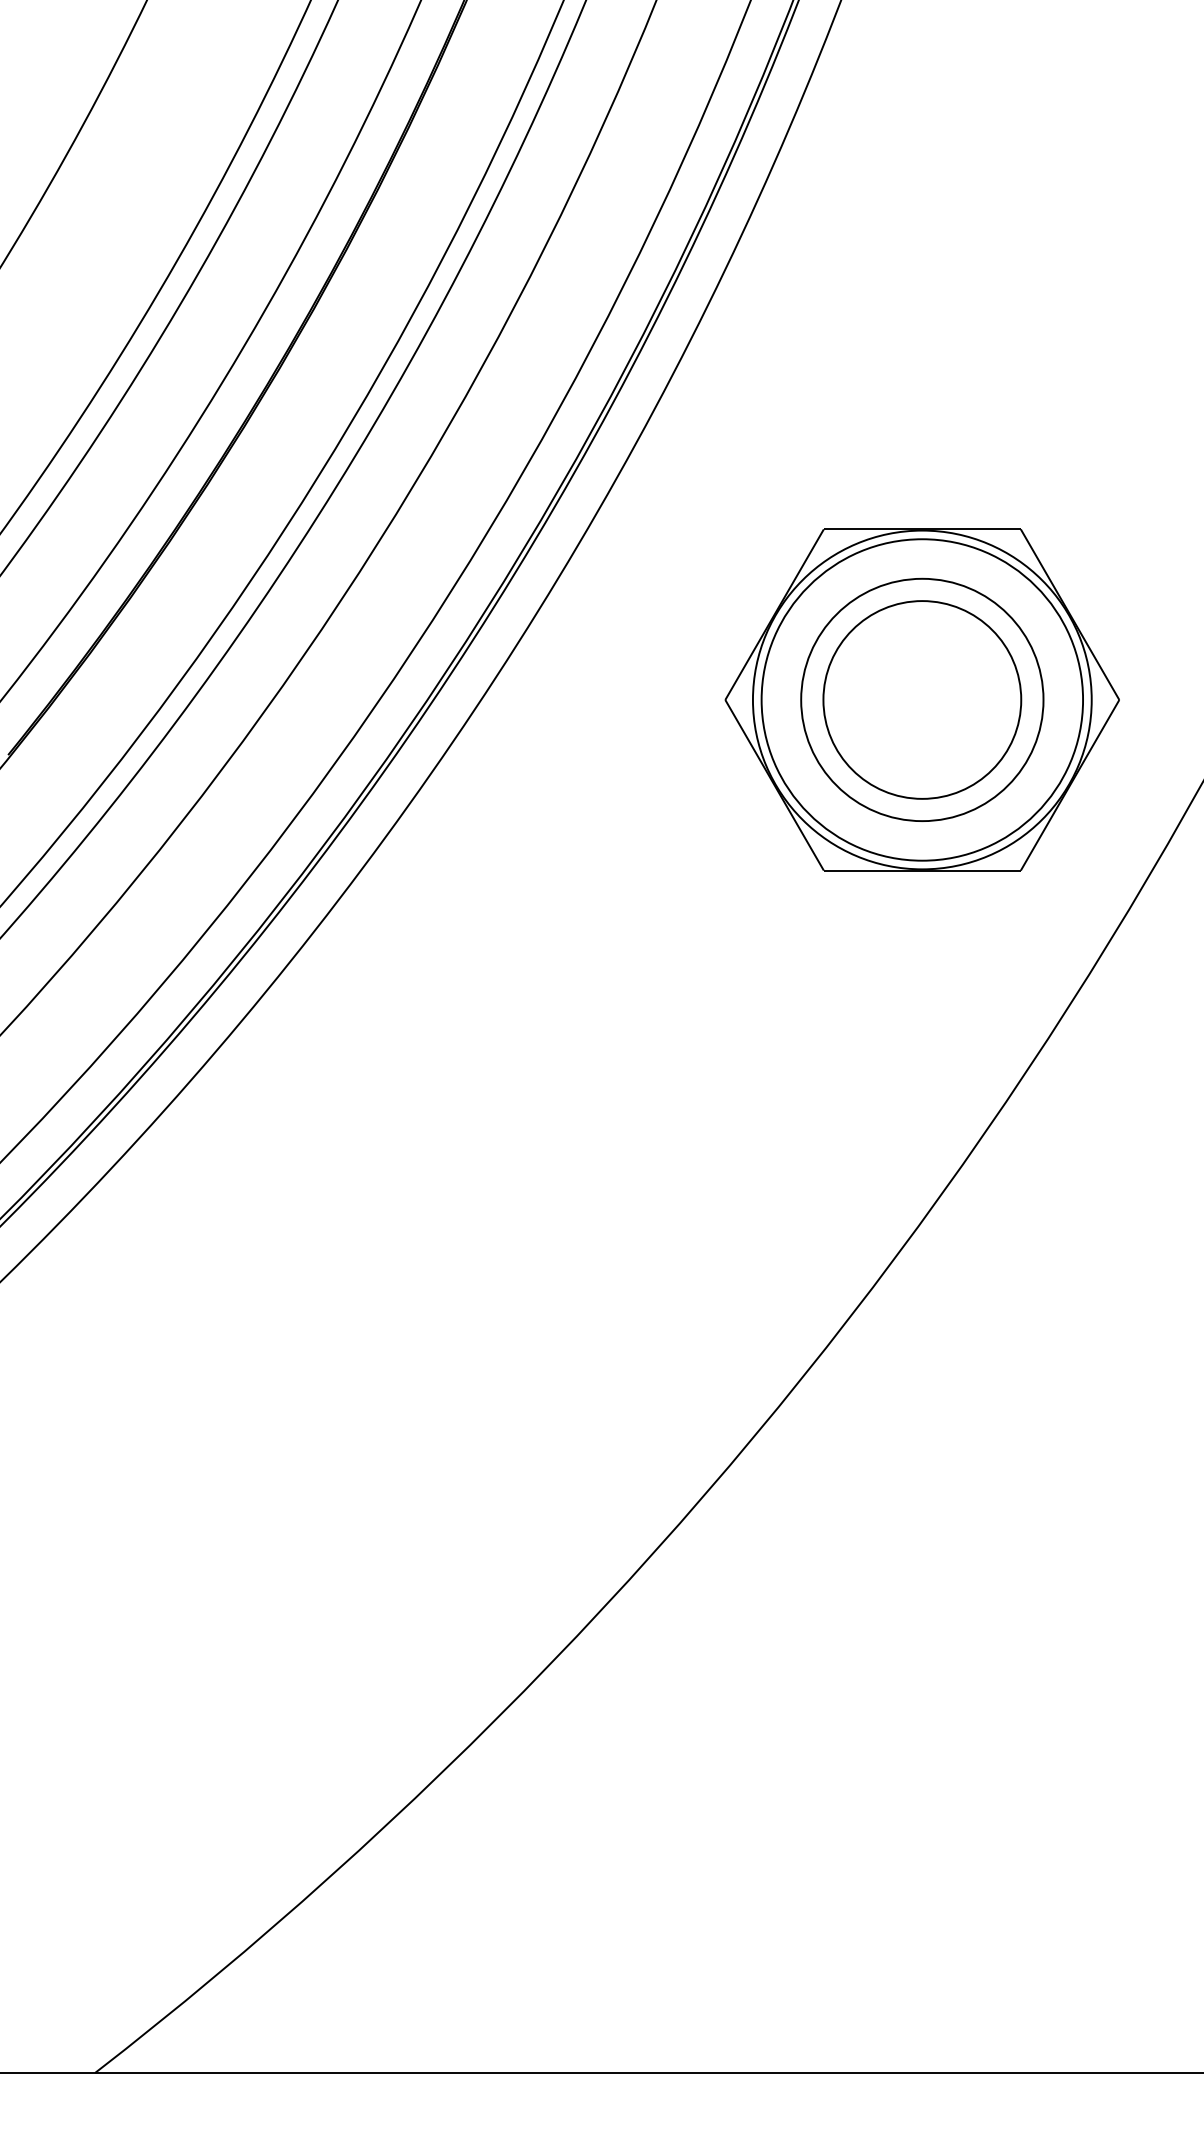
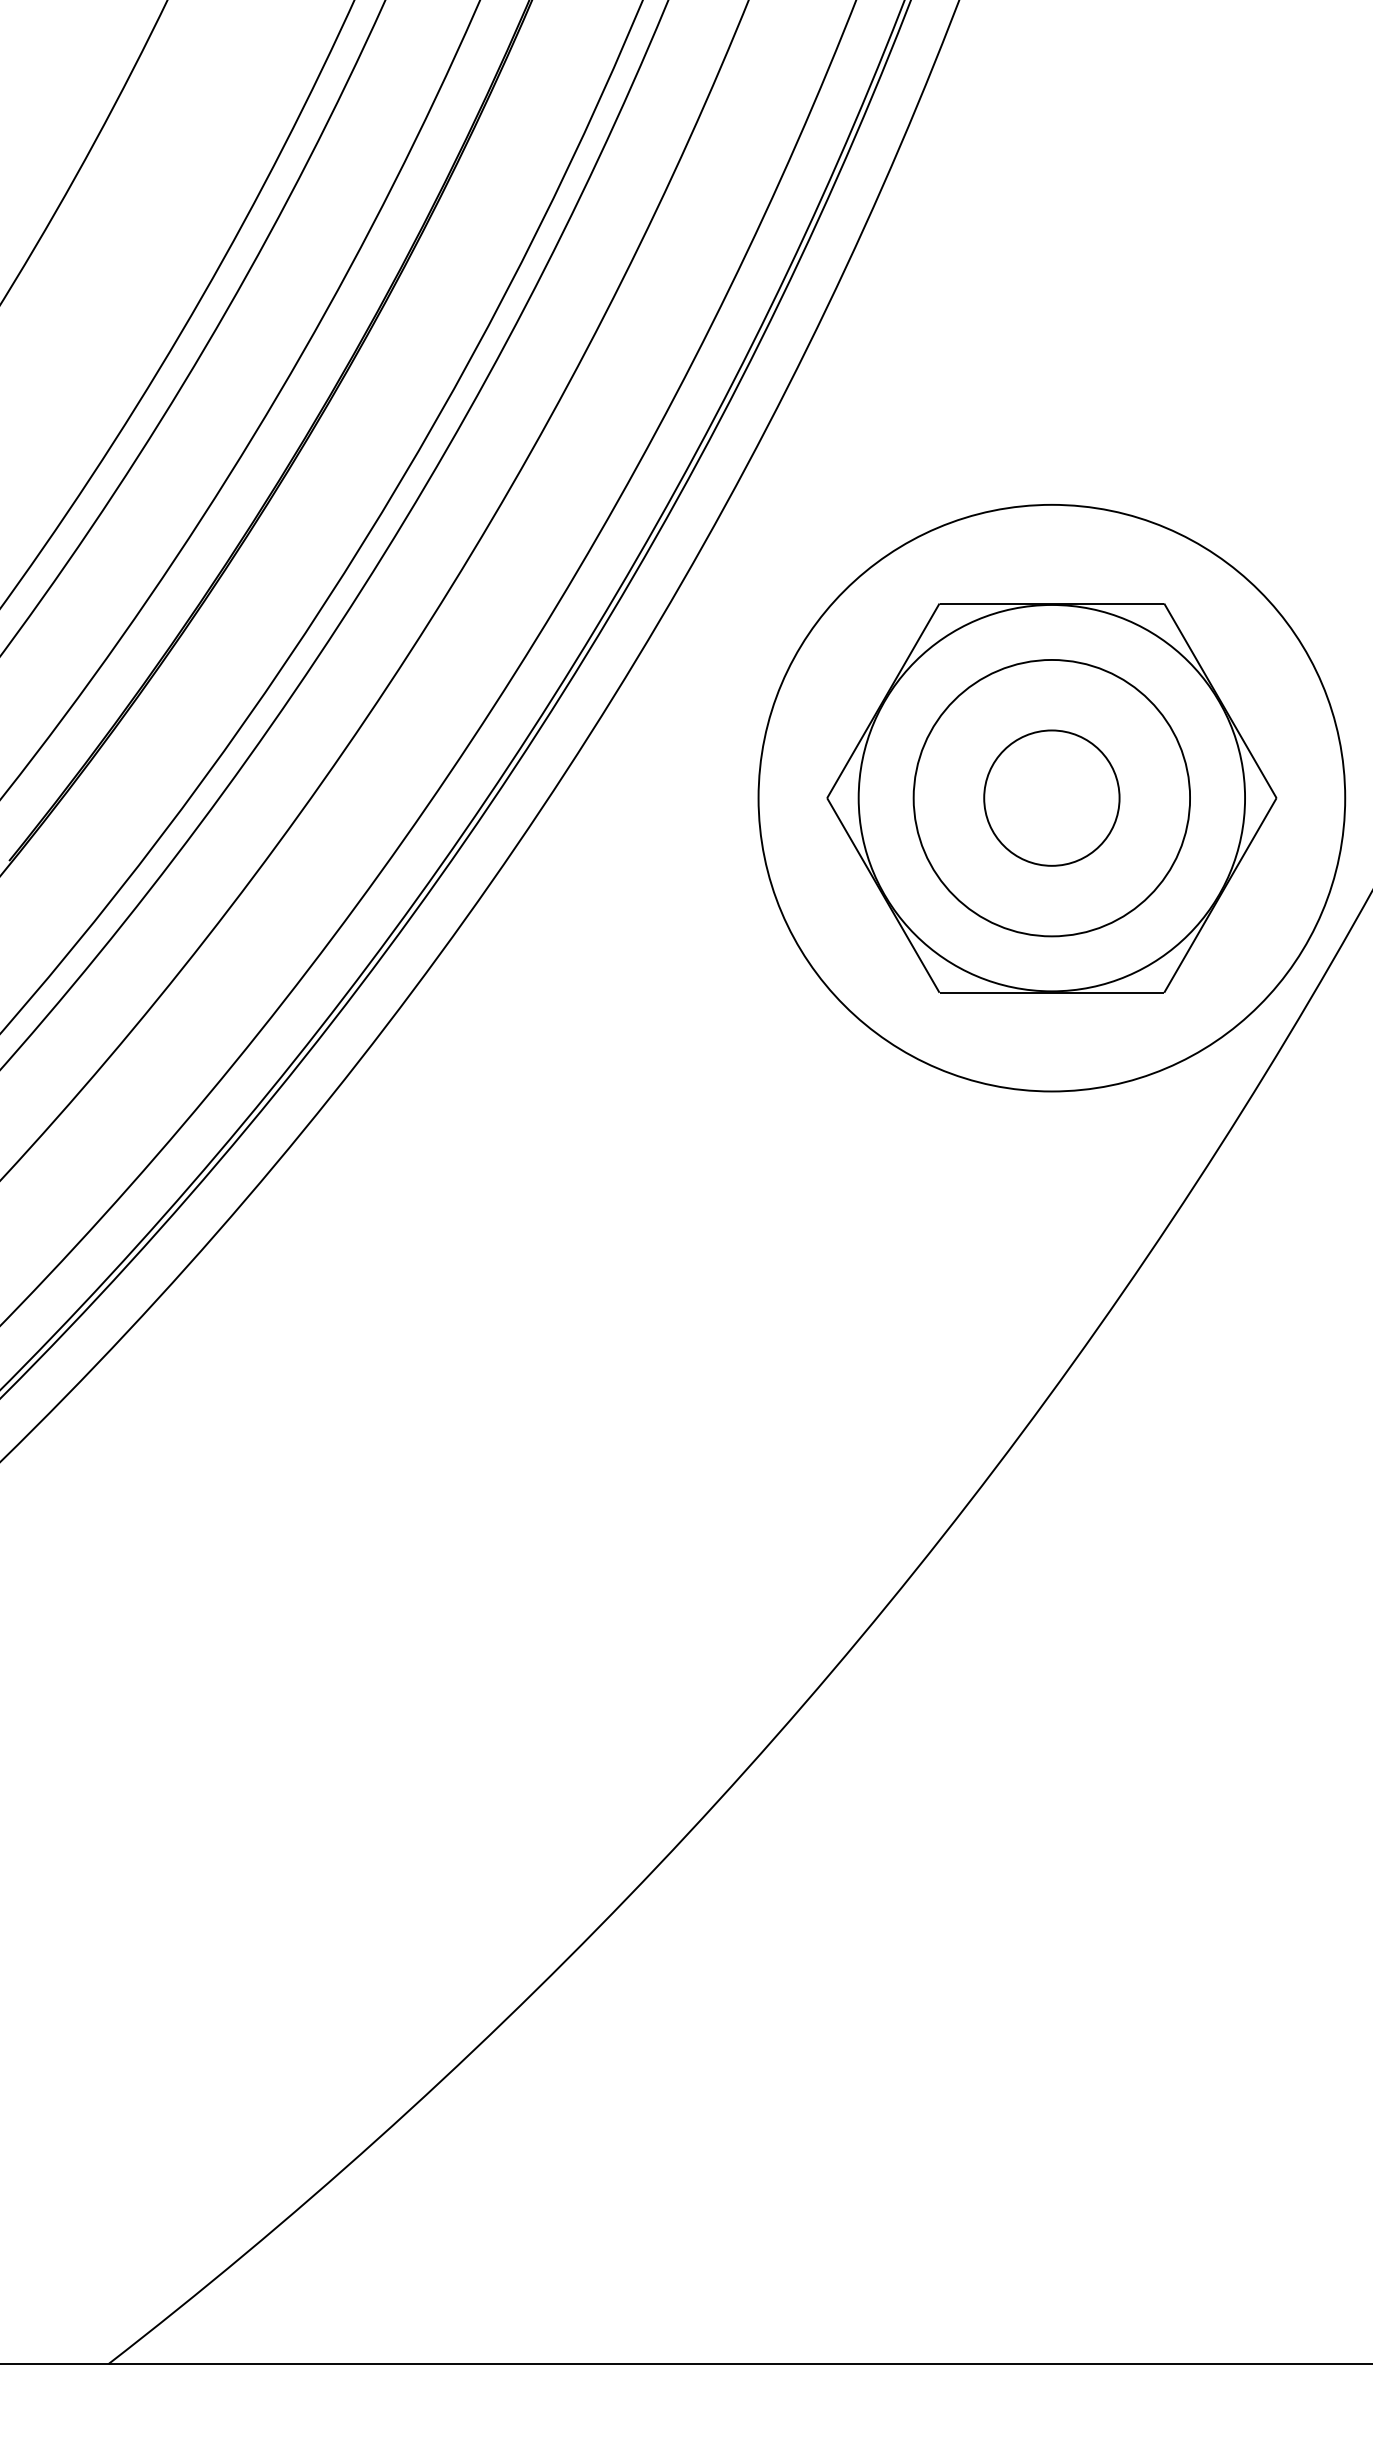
circle: (922, 699) -> (1052, 797), size x0.6
circle: (922, 699) -> (1052, 797), size x1.6

